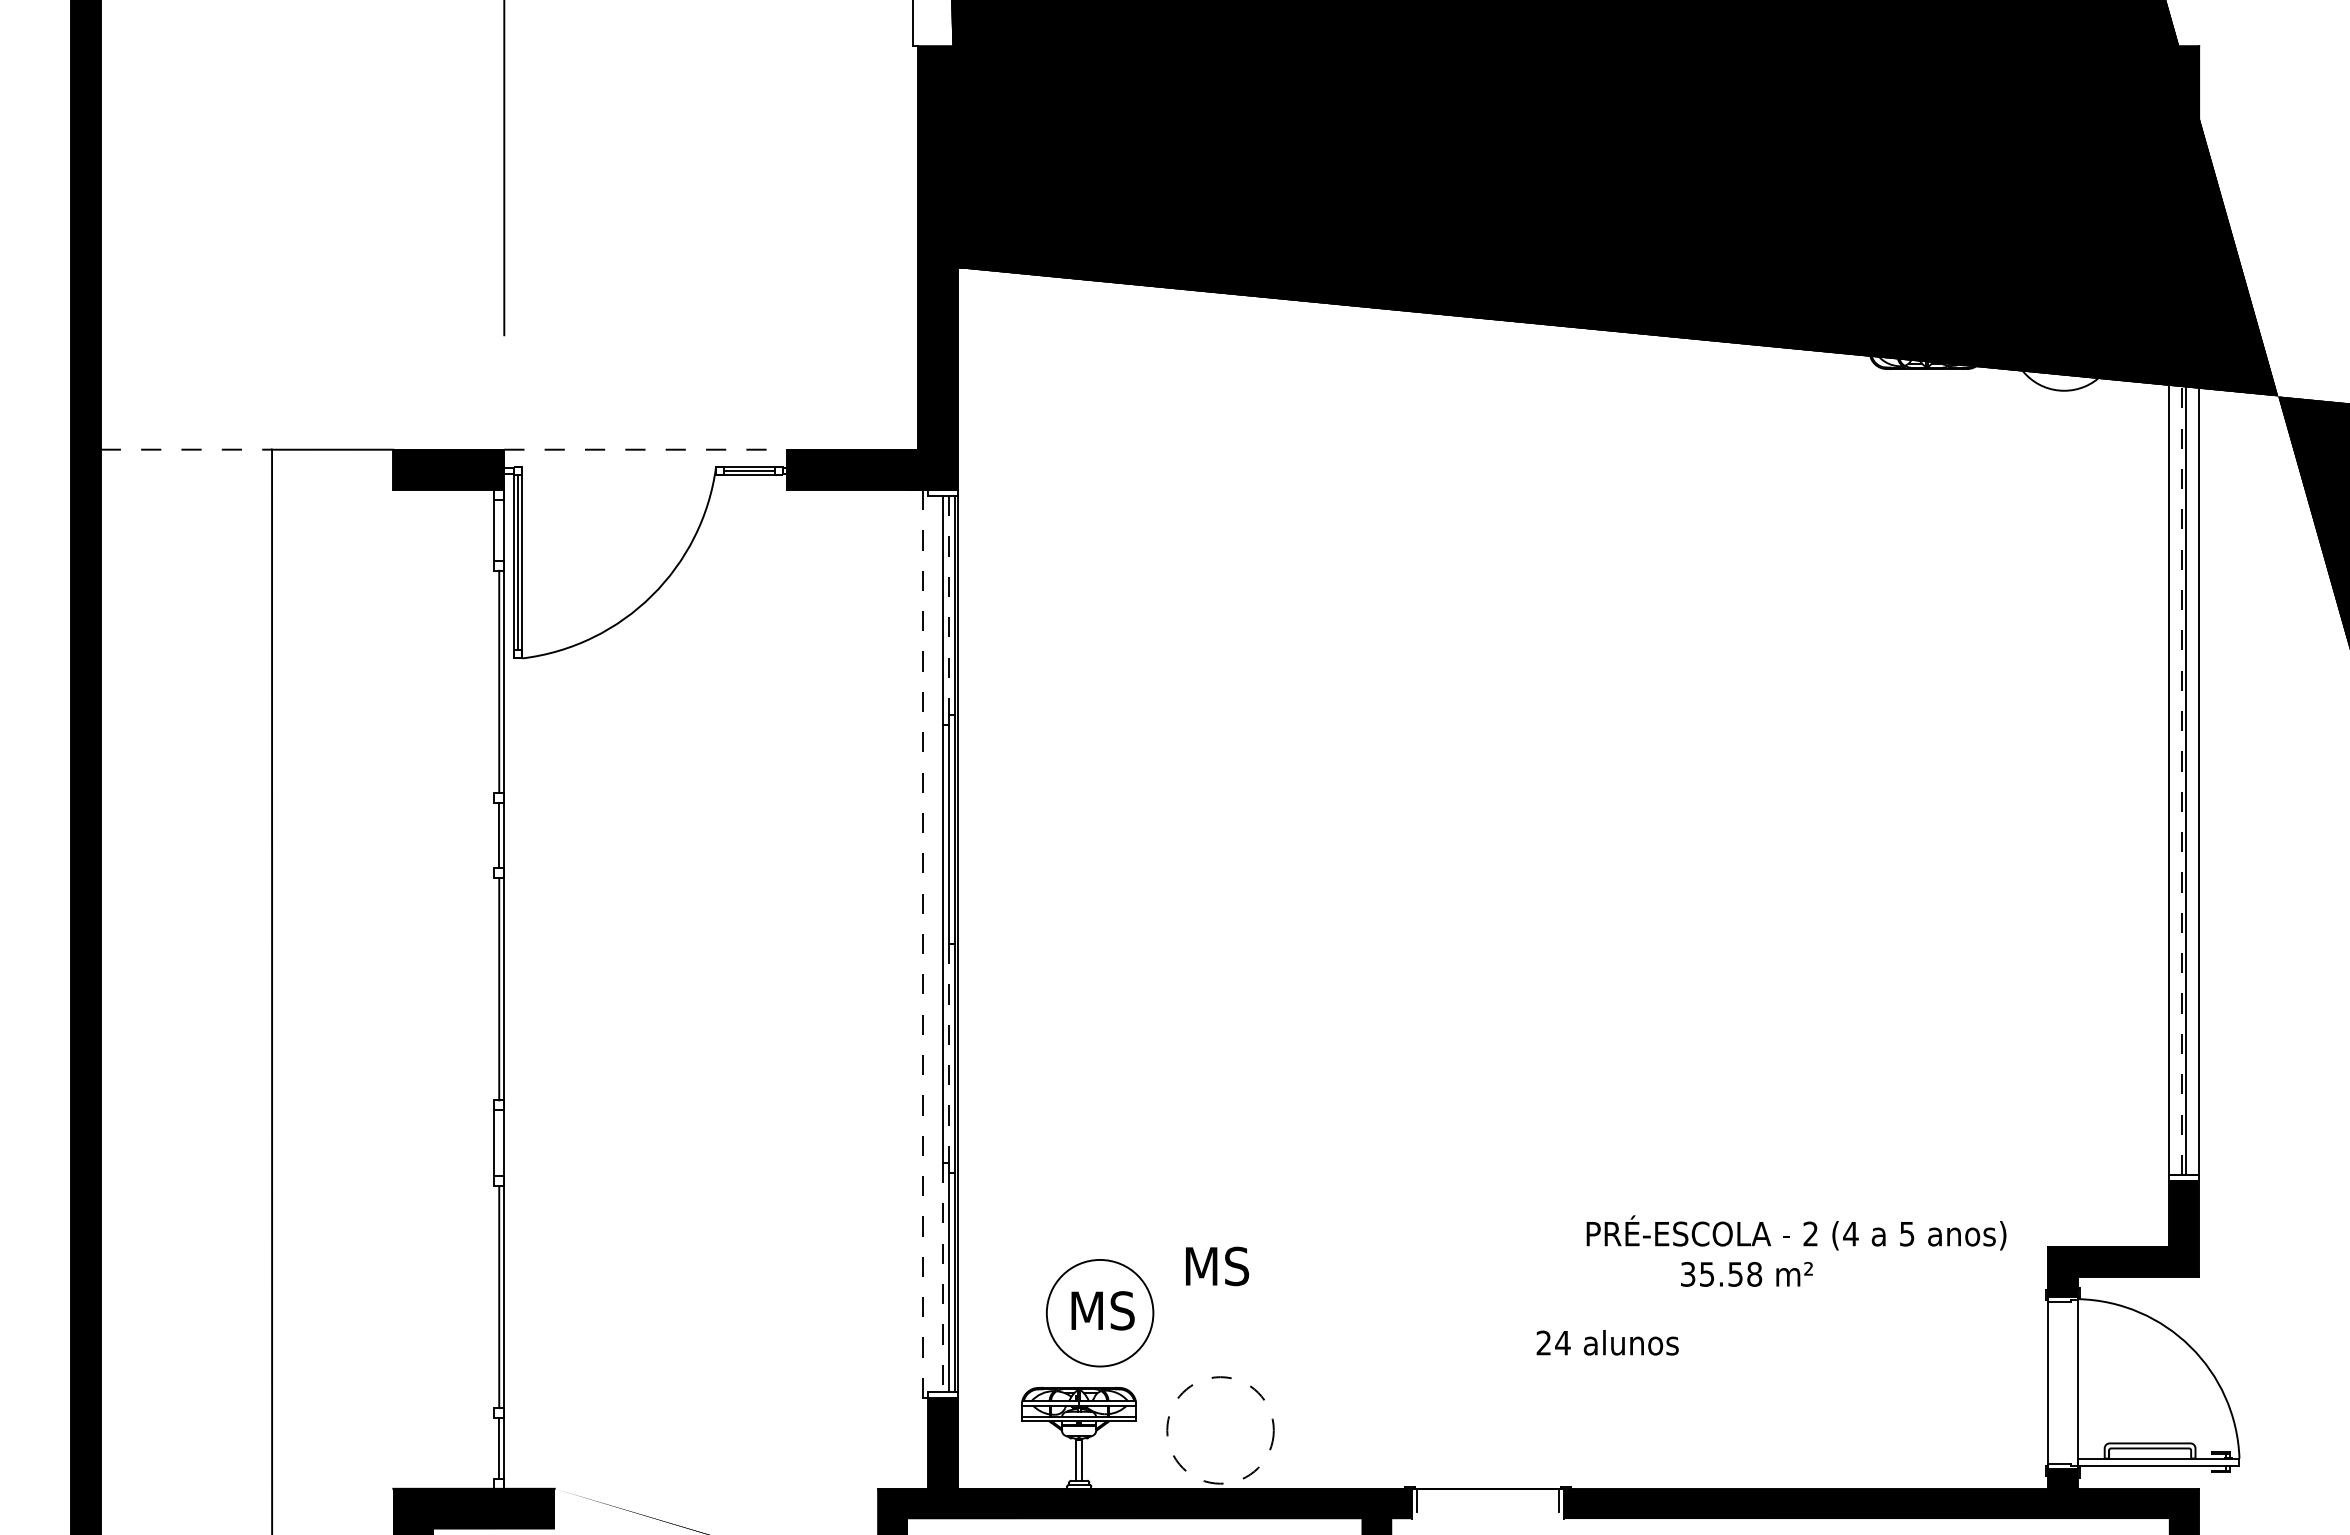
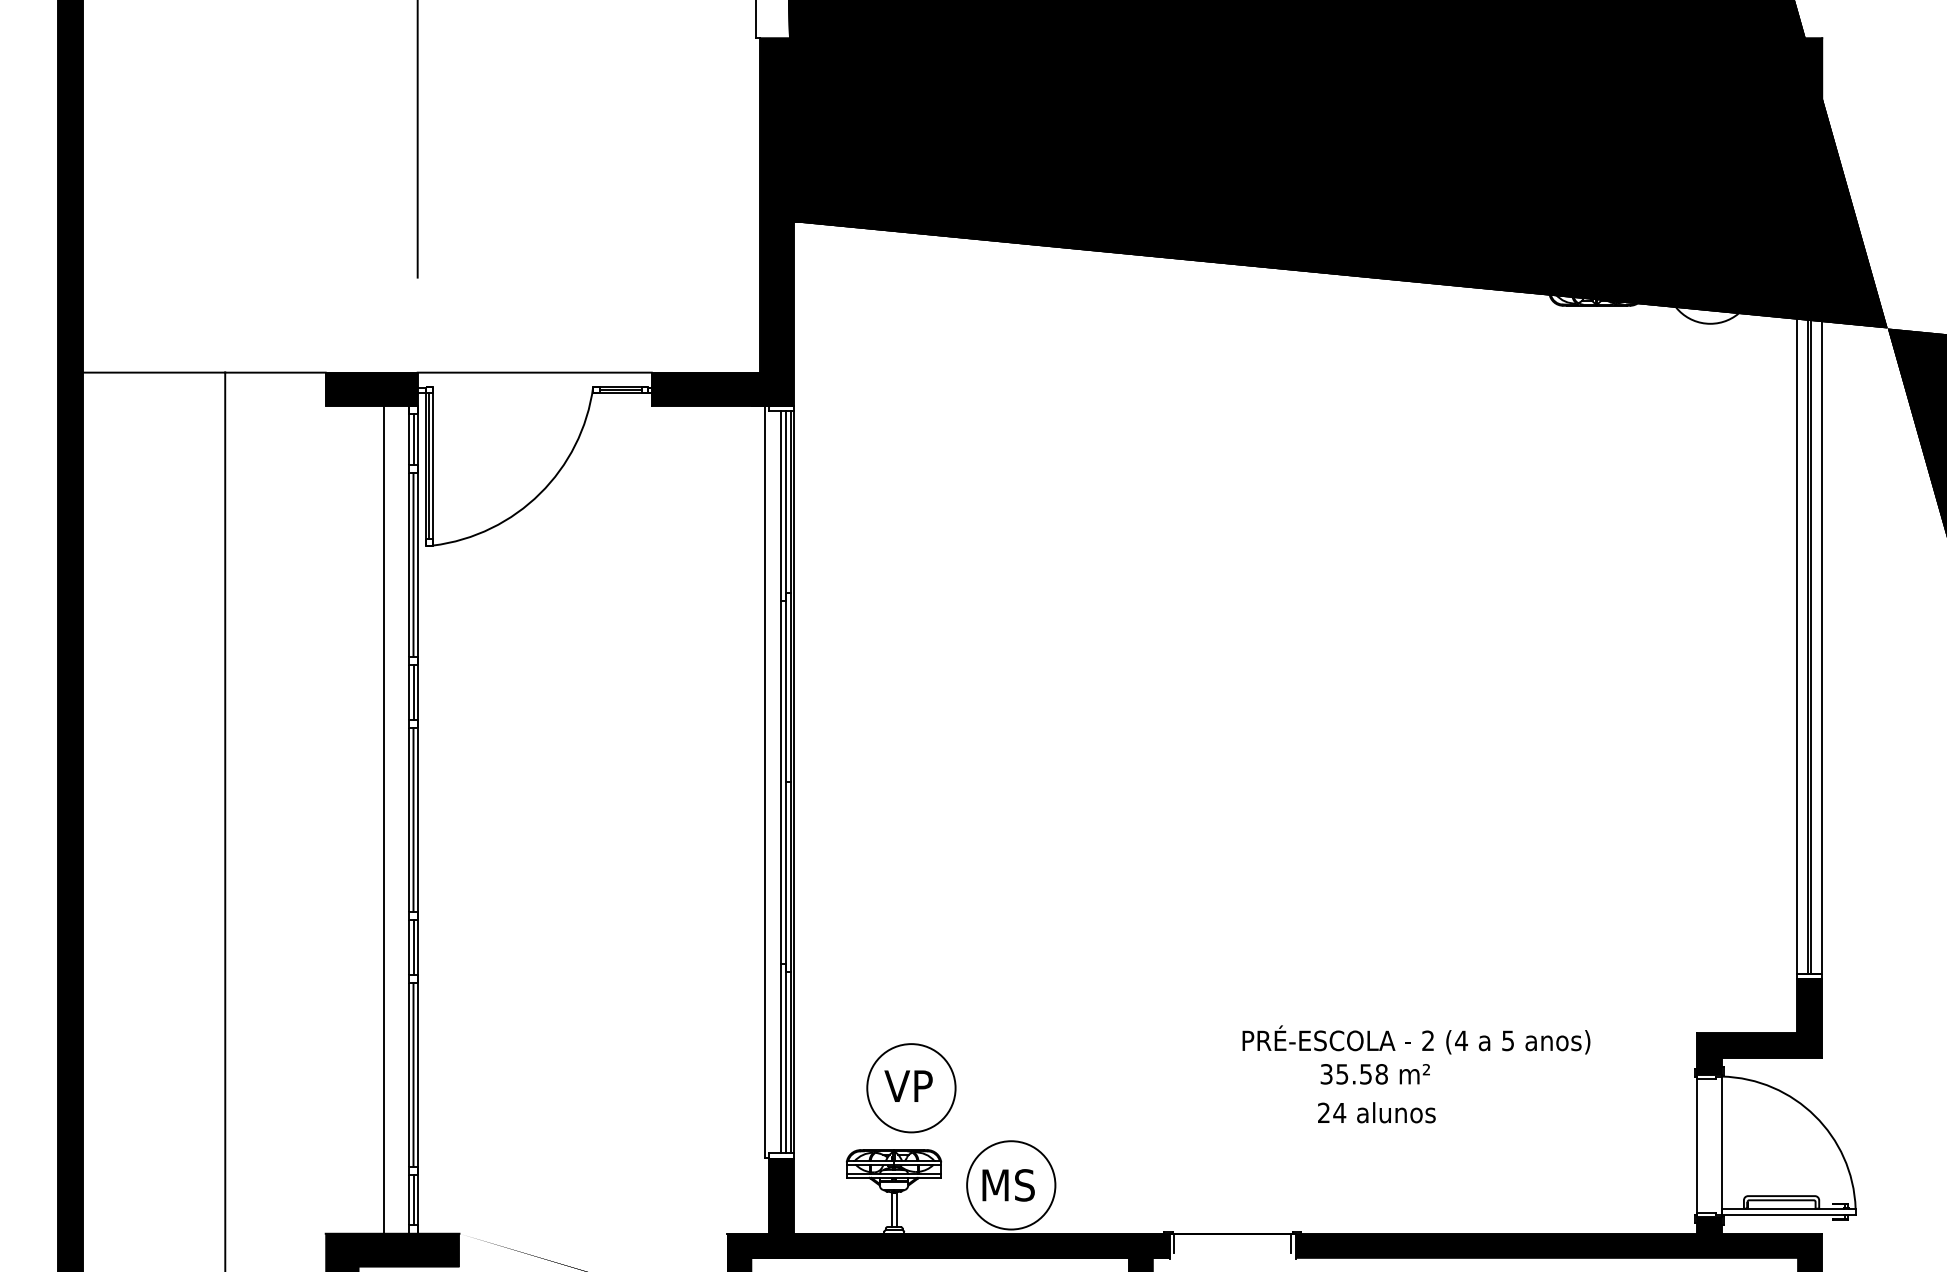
line: (186, 449) -> (154, 372), dashed -> solid
line: (646, 449) -> (535, 372), dashed -> solid
line: (499, 530) -> (413, 439), added
line: (949, 610) -> (786, 505), dashed -> solid
line: (494, 681) -> (409, 564), added
line: (2181, 757) -> (1807, 627), dashed -> solid
line: (494, 835) -> (409, 692), added
line: (922, 944) -> (764, 782), dashed -> solid
line: (463, 989) -> (383, 819), added
line: (494, 989) -> (409, 819), added
line: (949, 1058) -> (786, 877), dashed -> solid
line: (499, 1143) -> (413, 947), added
text: (1796, 1250) -> (1416, 1054), moved
text: (1217, 1266) -> (1008, 1185), moved
line: (943, 1277) -> (781, 1058), dashed -> solid
line: (494, 1297) -> (409, 1075), added
text: (1100, 1310) -> (911, 1085), MS -> VP
text: (1607, 1342) -> (1376, 1112), moved
circle: (1220, 1430) -> (1011, 1185), dashed -> solid
line: (494, 1448) -> (409, 1200), added

